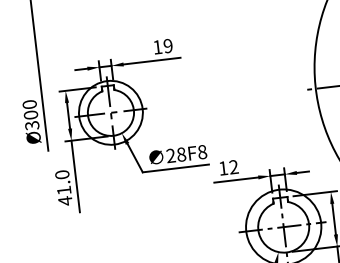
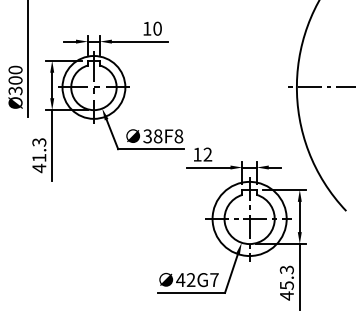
text: (168, 45) -> (157, 28), 19 -> 10
text: (170, 156) -> (147, 136), 28F8 -> 38F8
text: (62, 174) -> (39, 142), 41.0 -> 41.3

